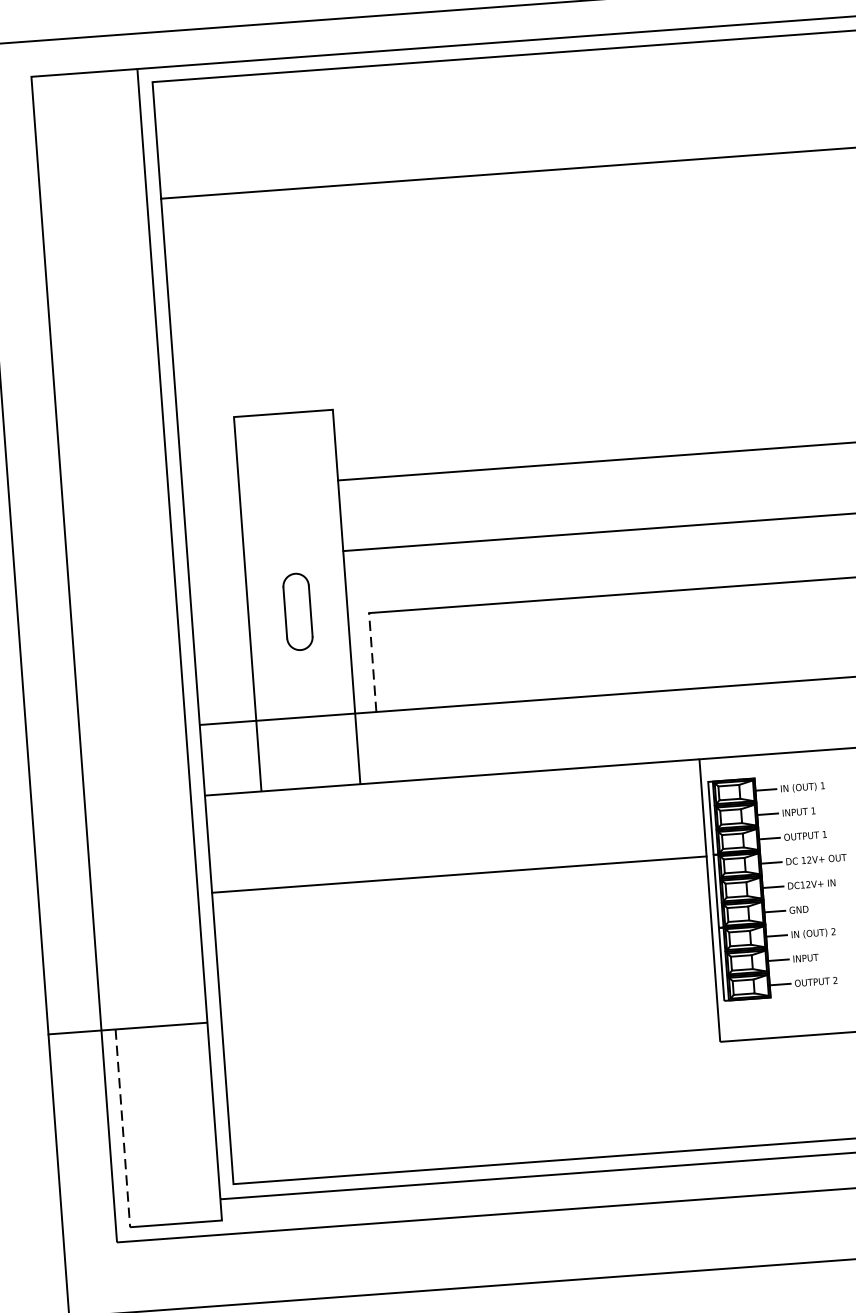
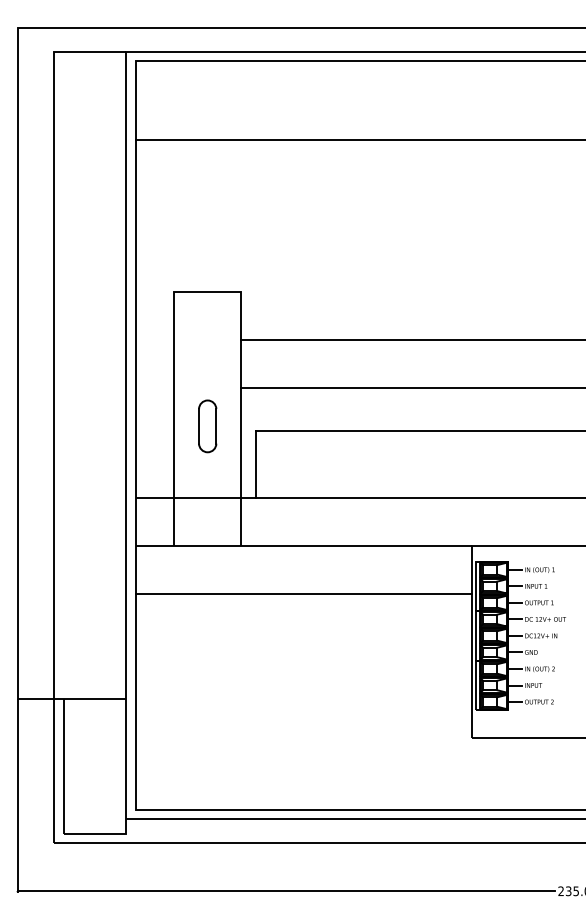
line: (372, 662) -> (255, 464), dashed -> solid
line: (459, 874) -> (303, 593), moved
line: (122, 1129) -> (63, 767), dashed -> solid

